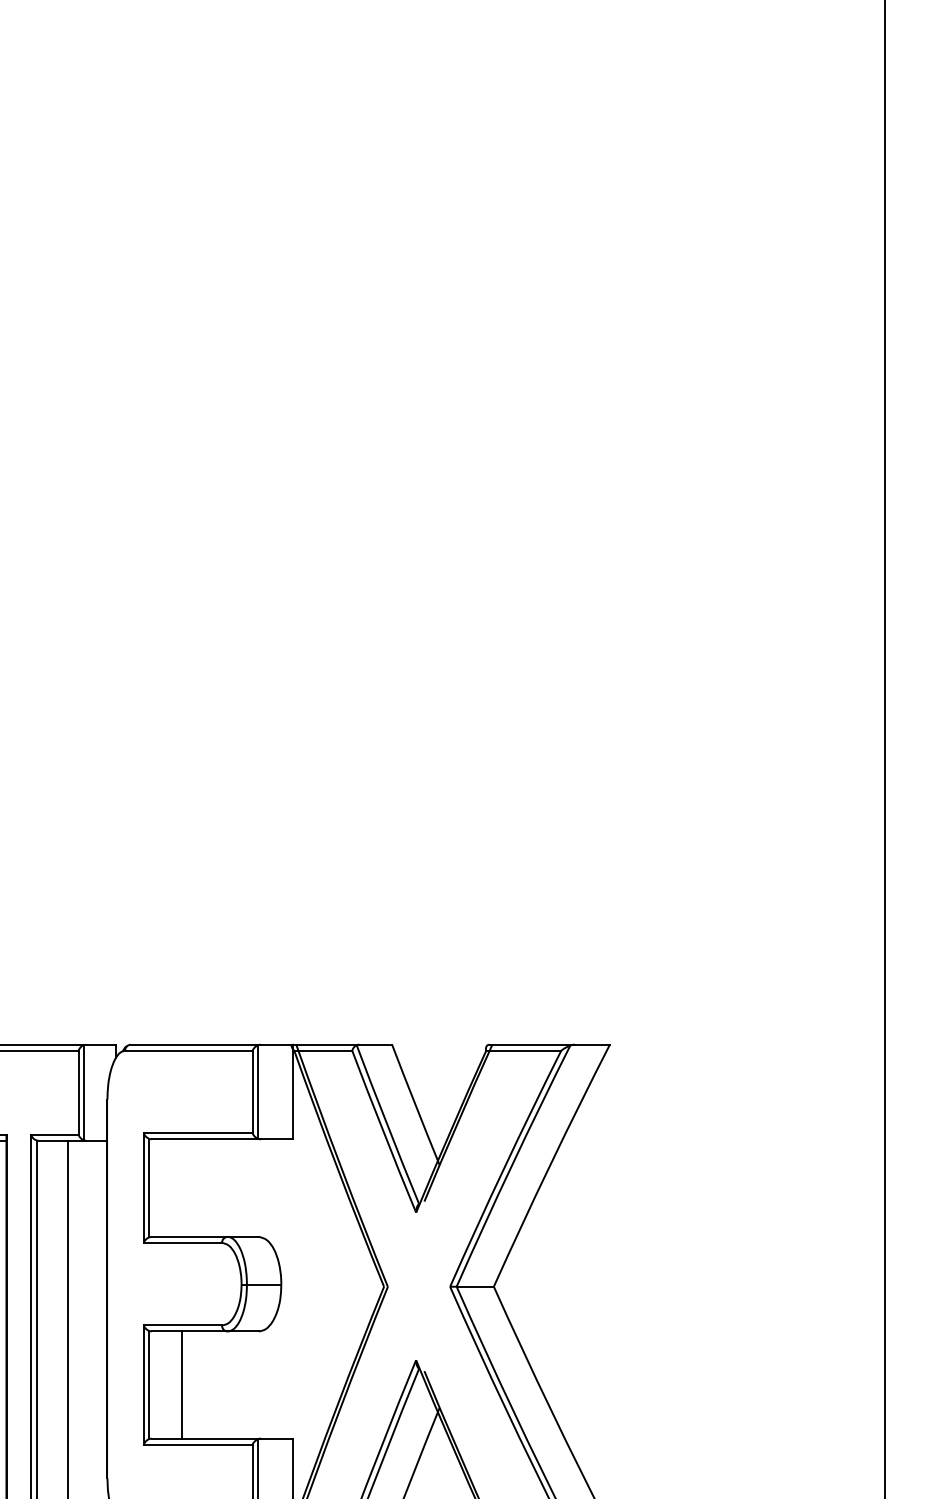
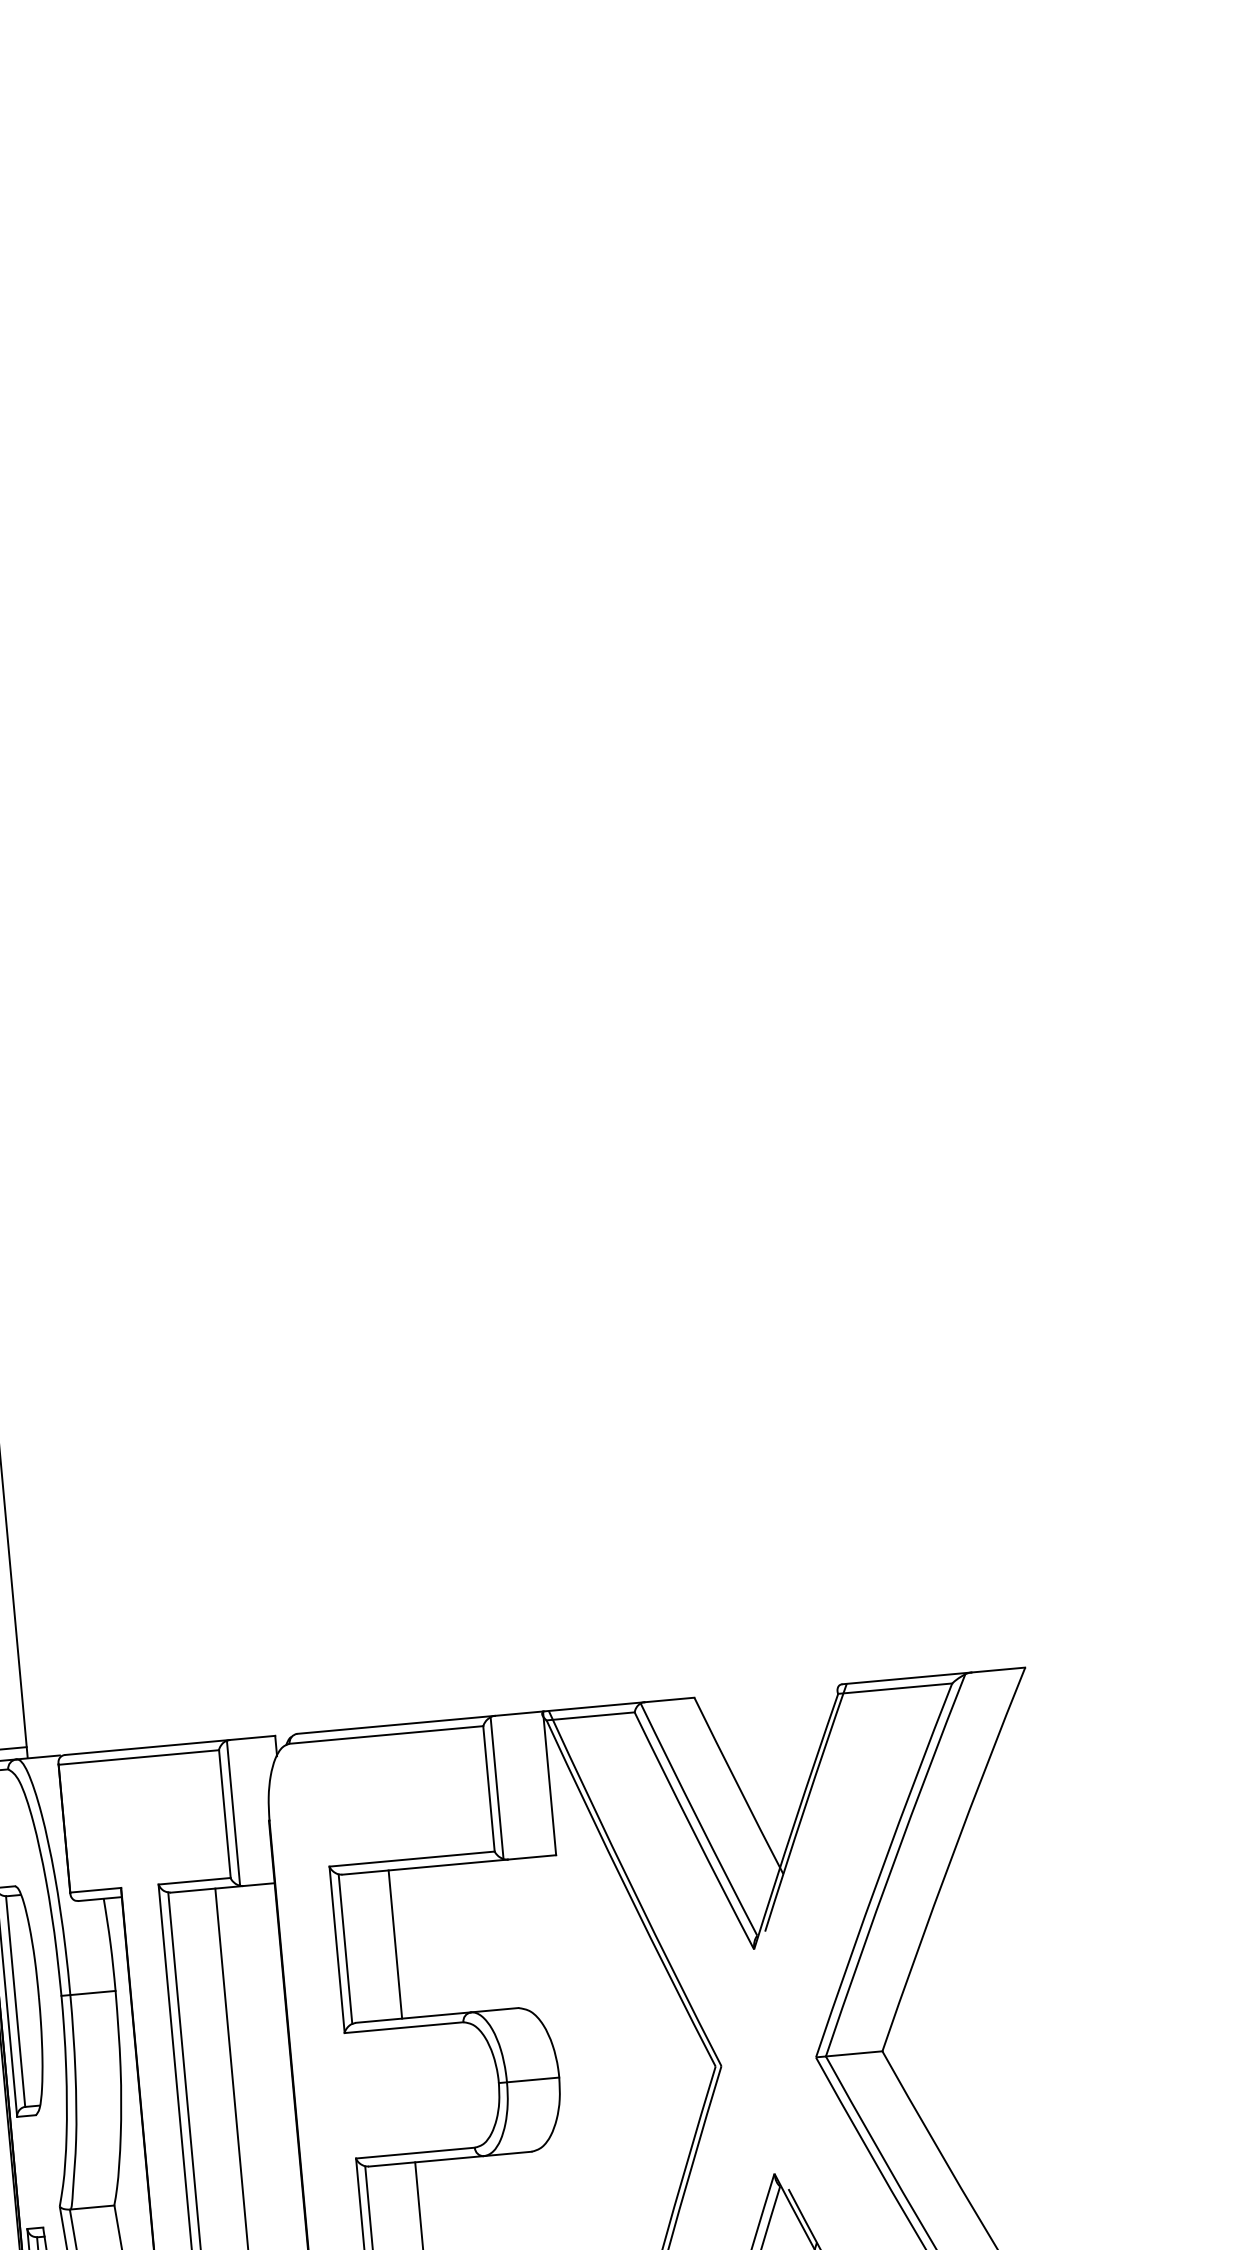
line: (182, 1187) -> (395, 1943), added

